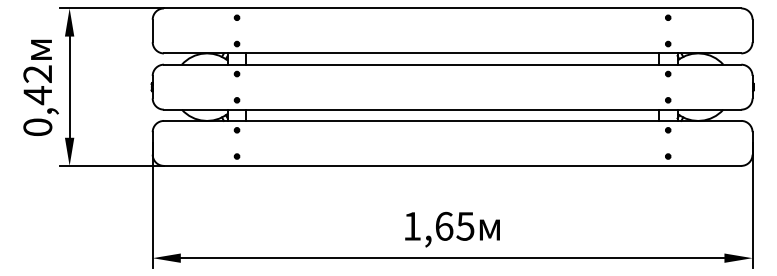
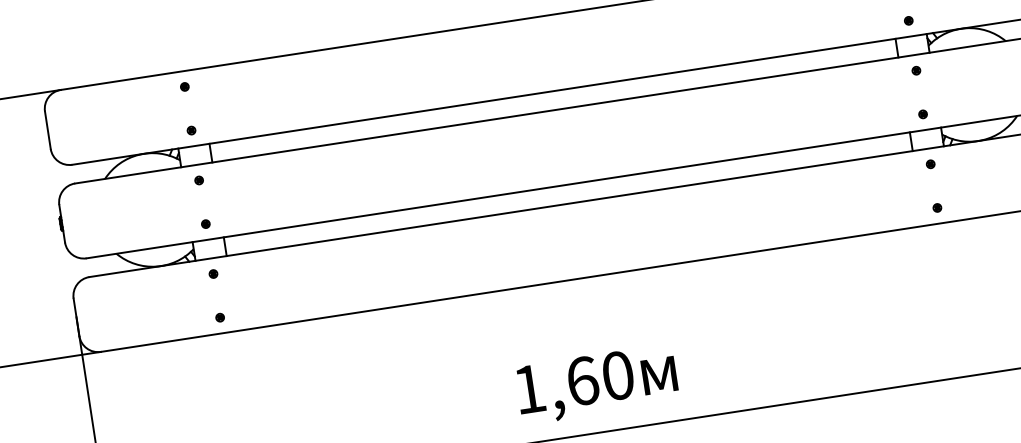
text: (465, 225) -> (617, 374), 1,65 -> 1,60

